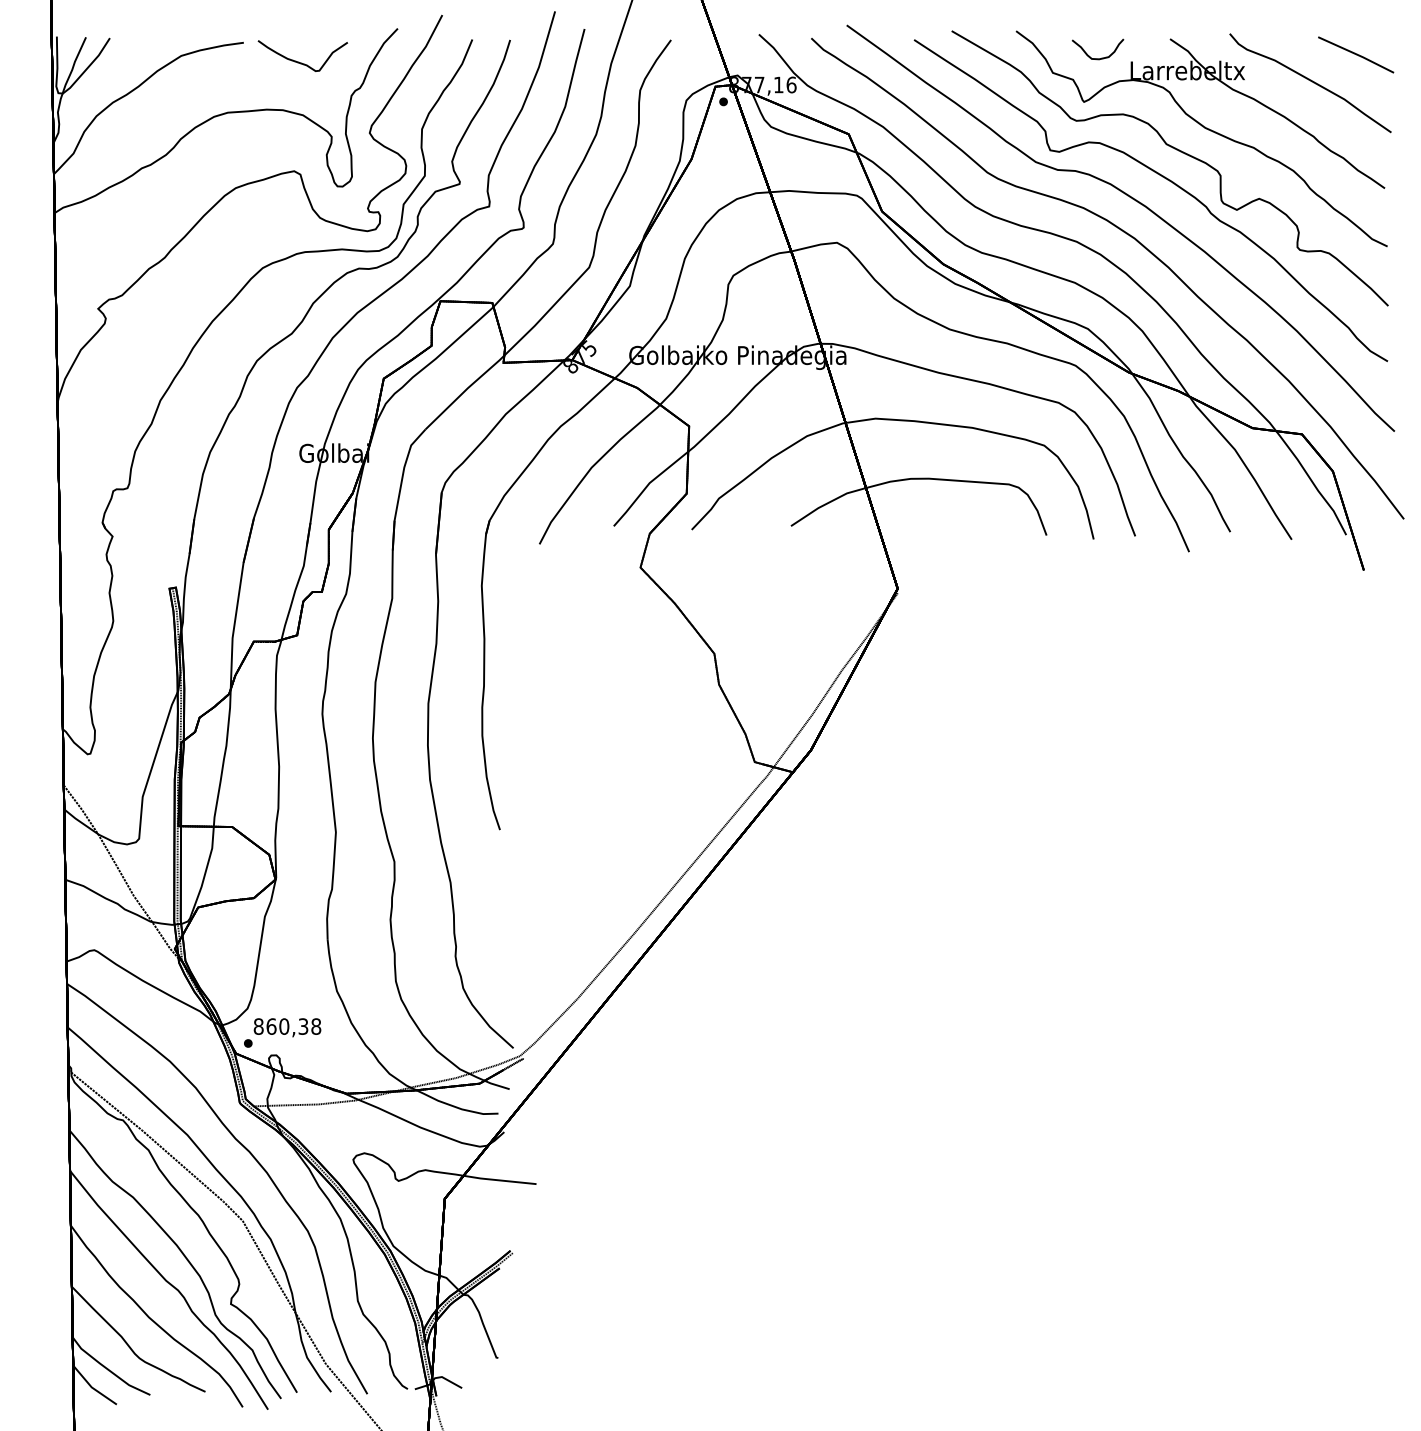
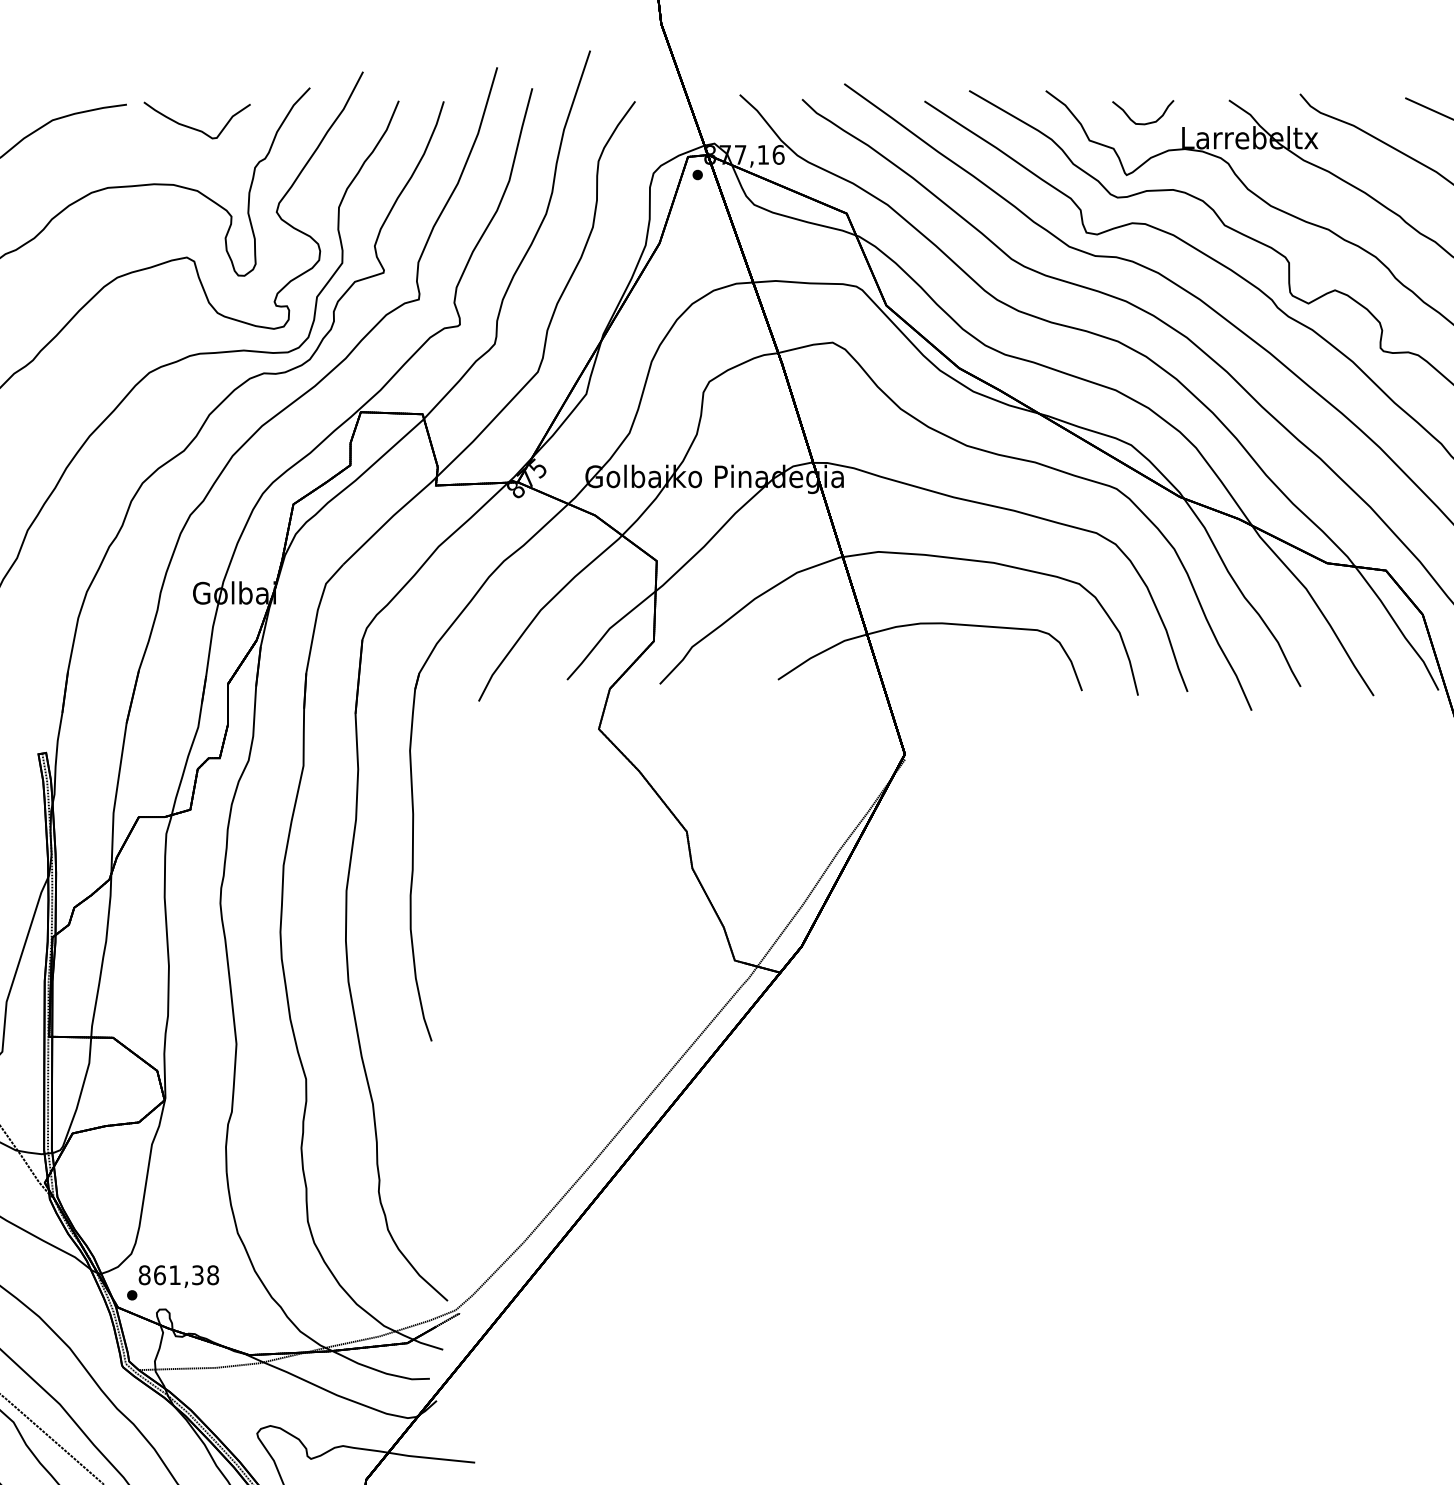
text: (284, 1026) -> (175, 1275), 860,38 -> 861,38

